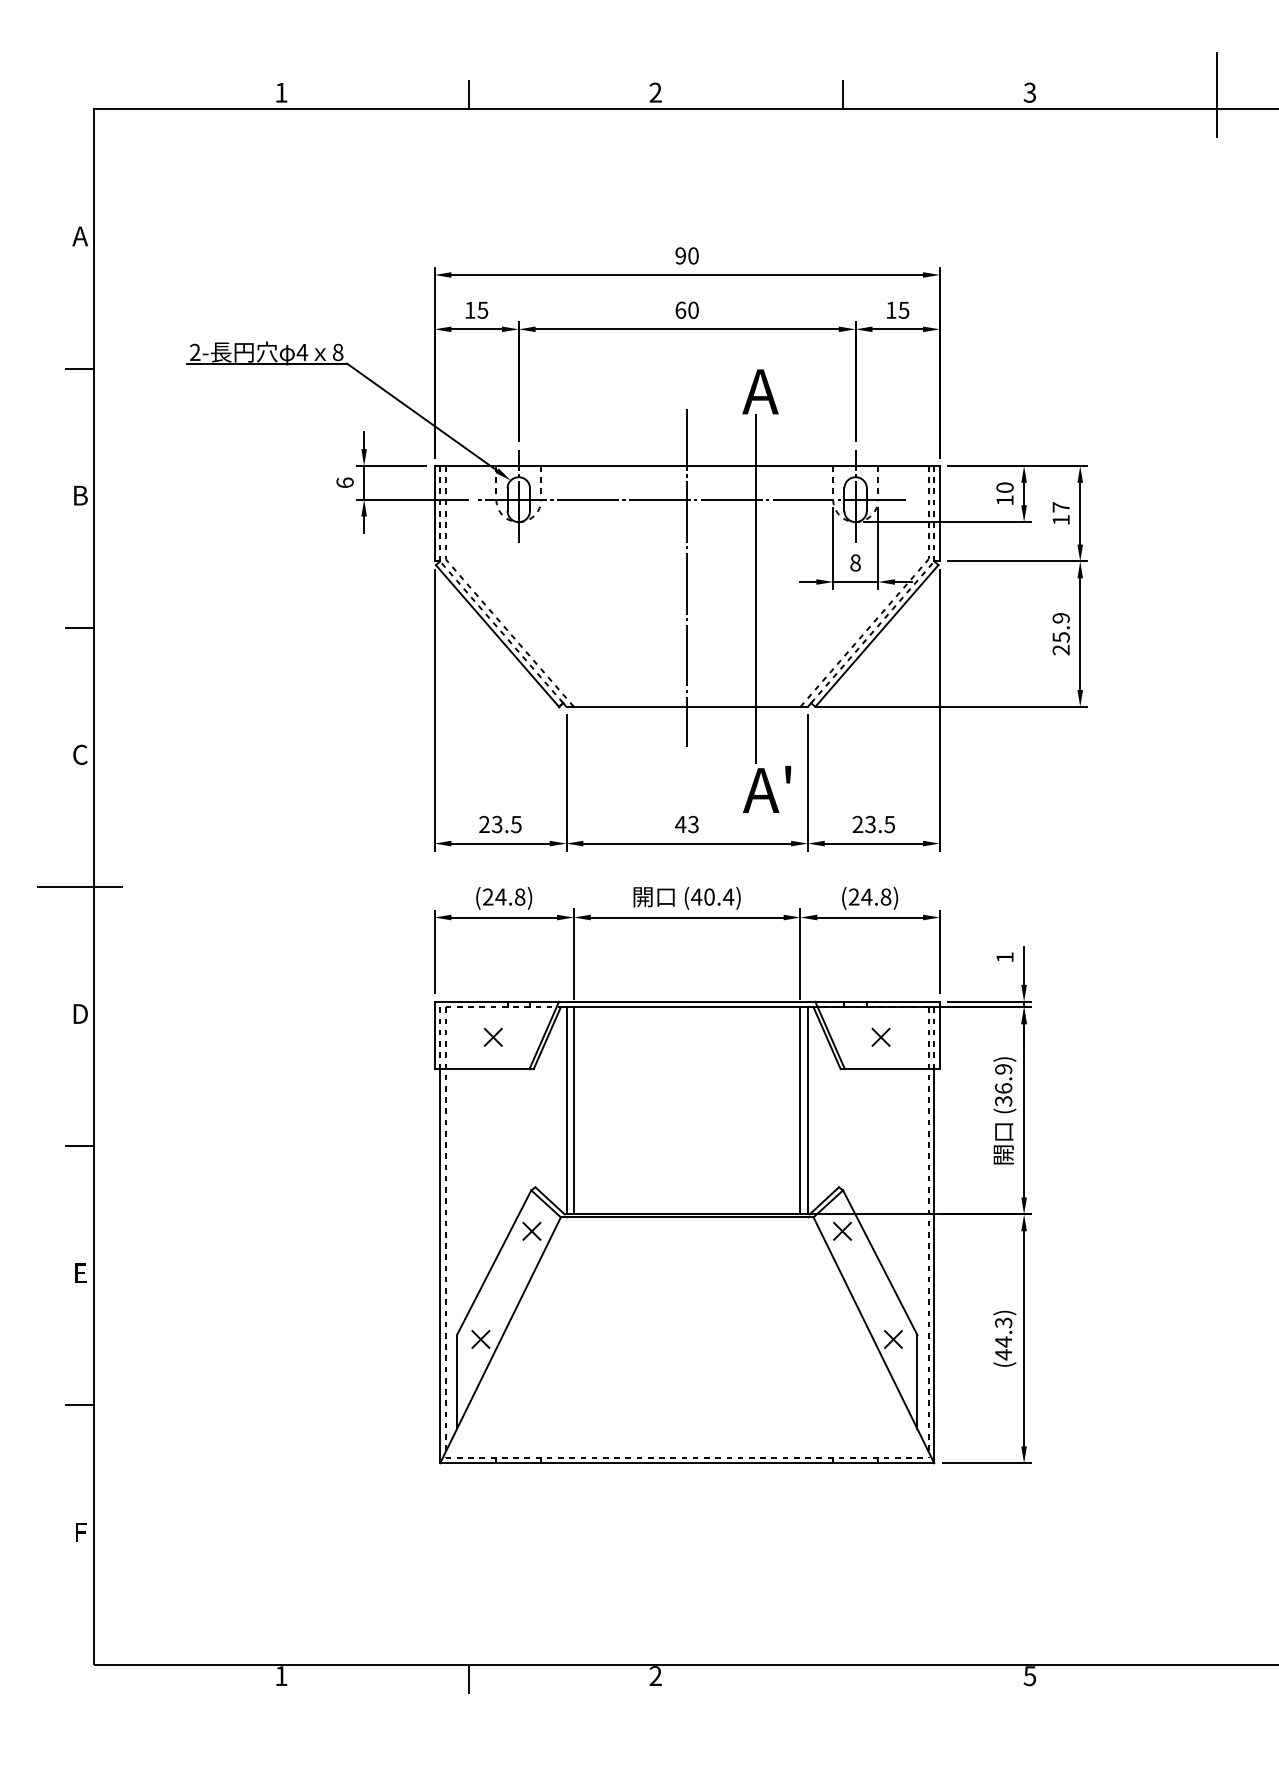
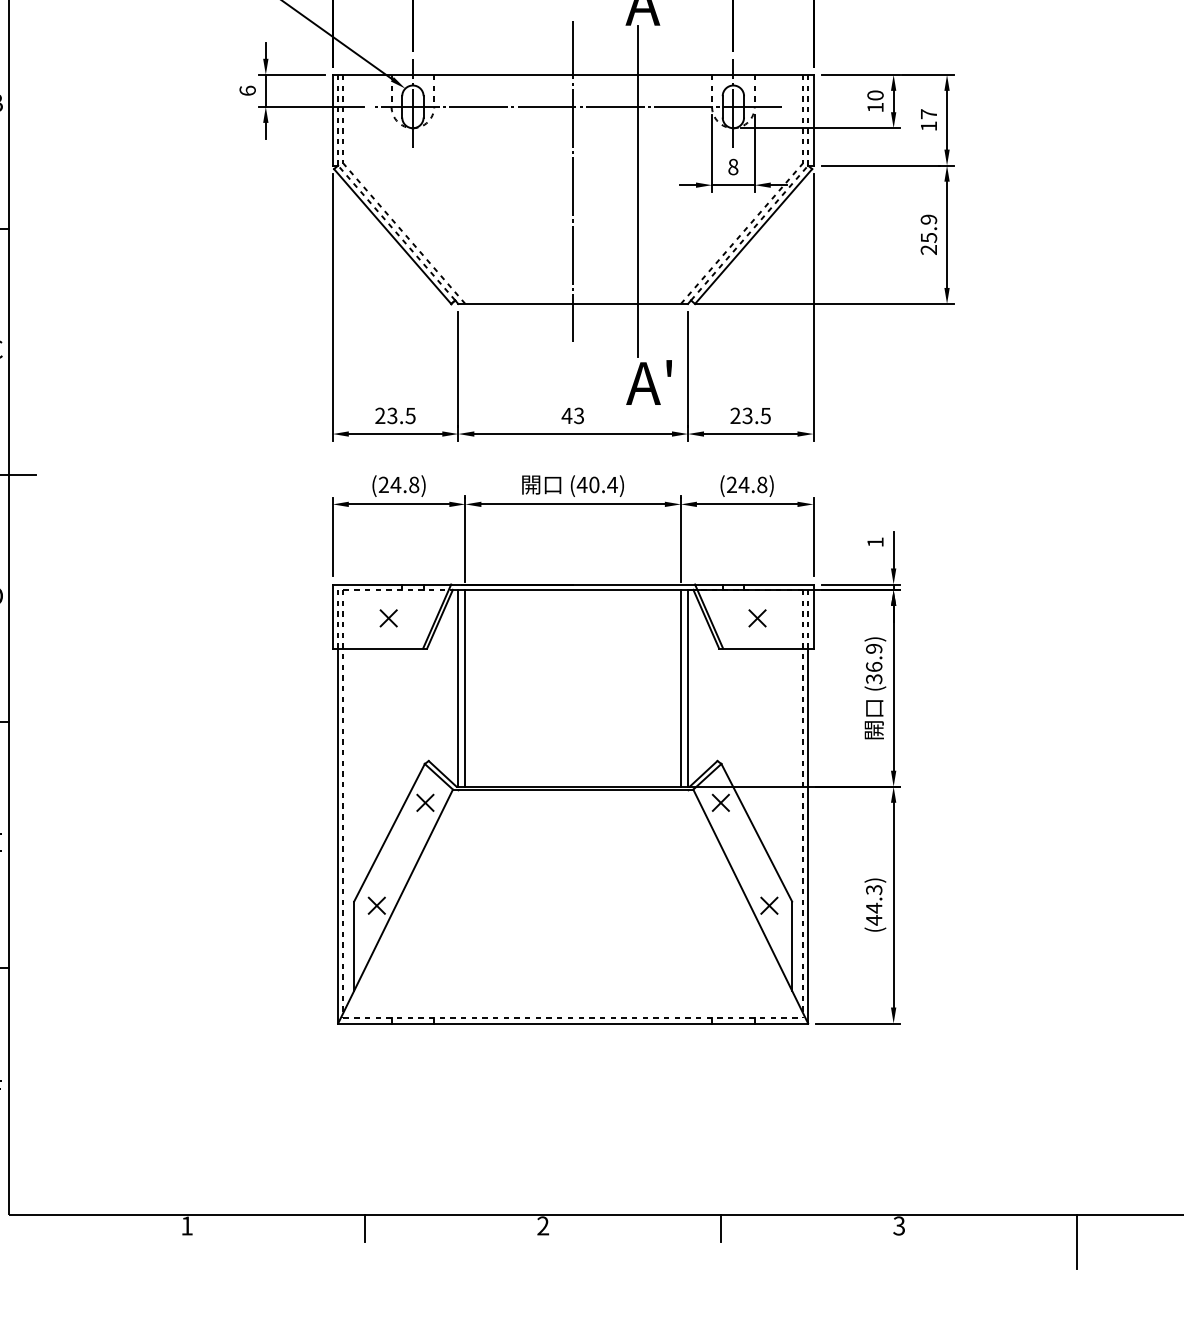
text: (1030, 1675) -> (899, 1225), 5 -> 3
line: (842, 1678) -> (720, 1228), added
line: (1217, 1692) -> (1077, 1241), added

